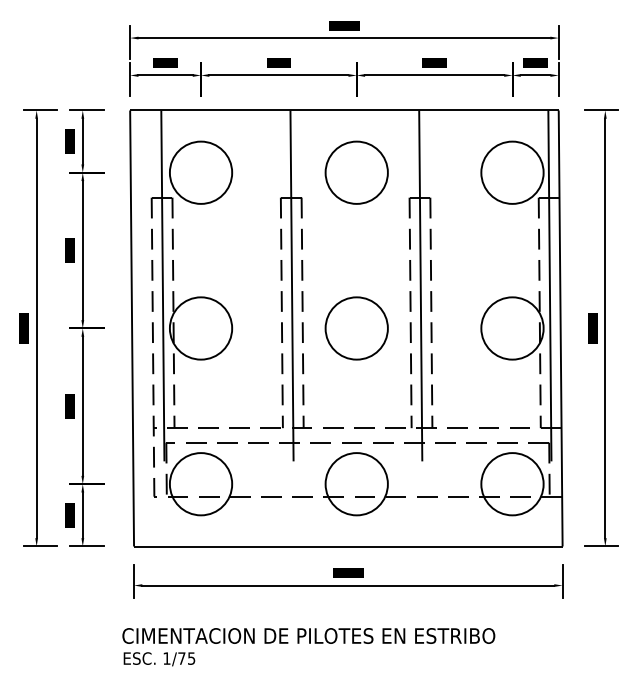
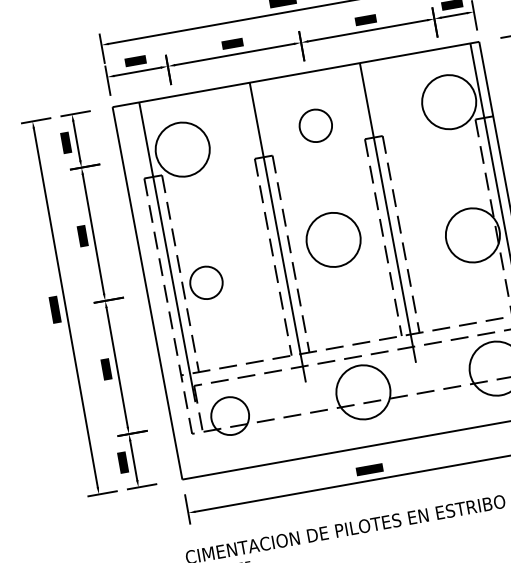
circle: (356, 172) -> (315, 125), size x0.6
circle: (200, 328) -> (206, 282), size x0.6
circle: (356, 328) -> (333, 239), moved
circle: (200, 484) -> (229, 416), size x0.7

